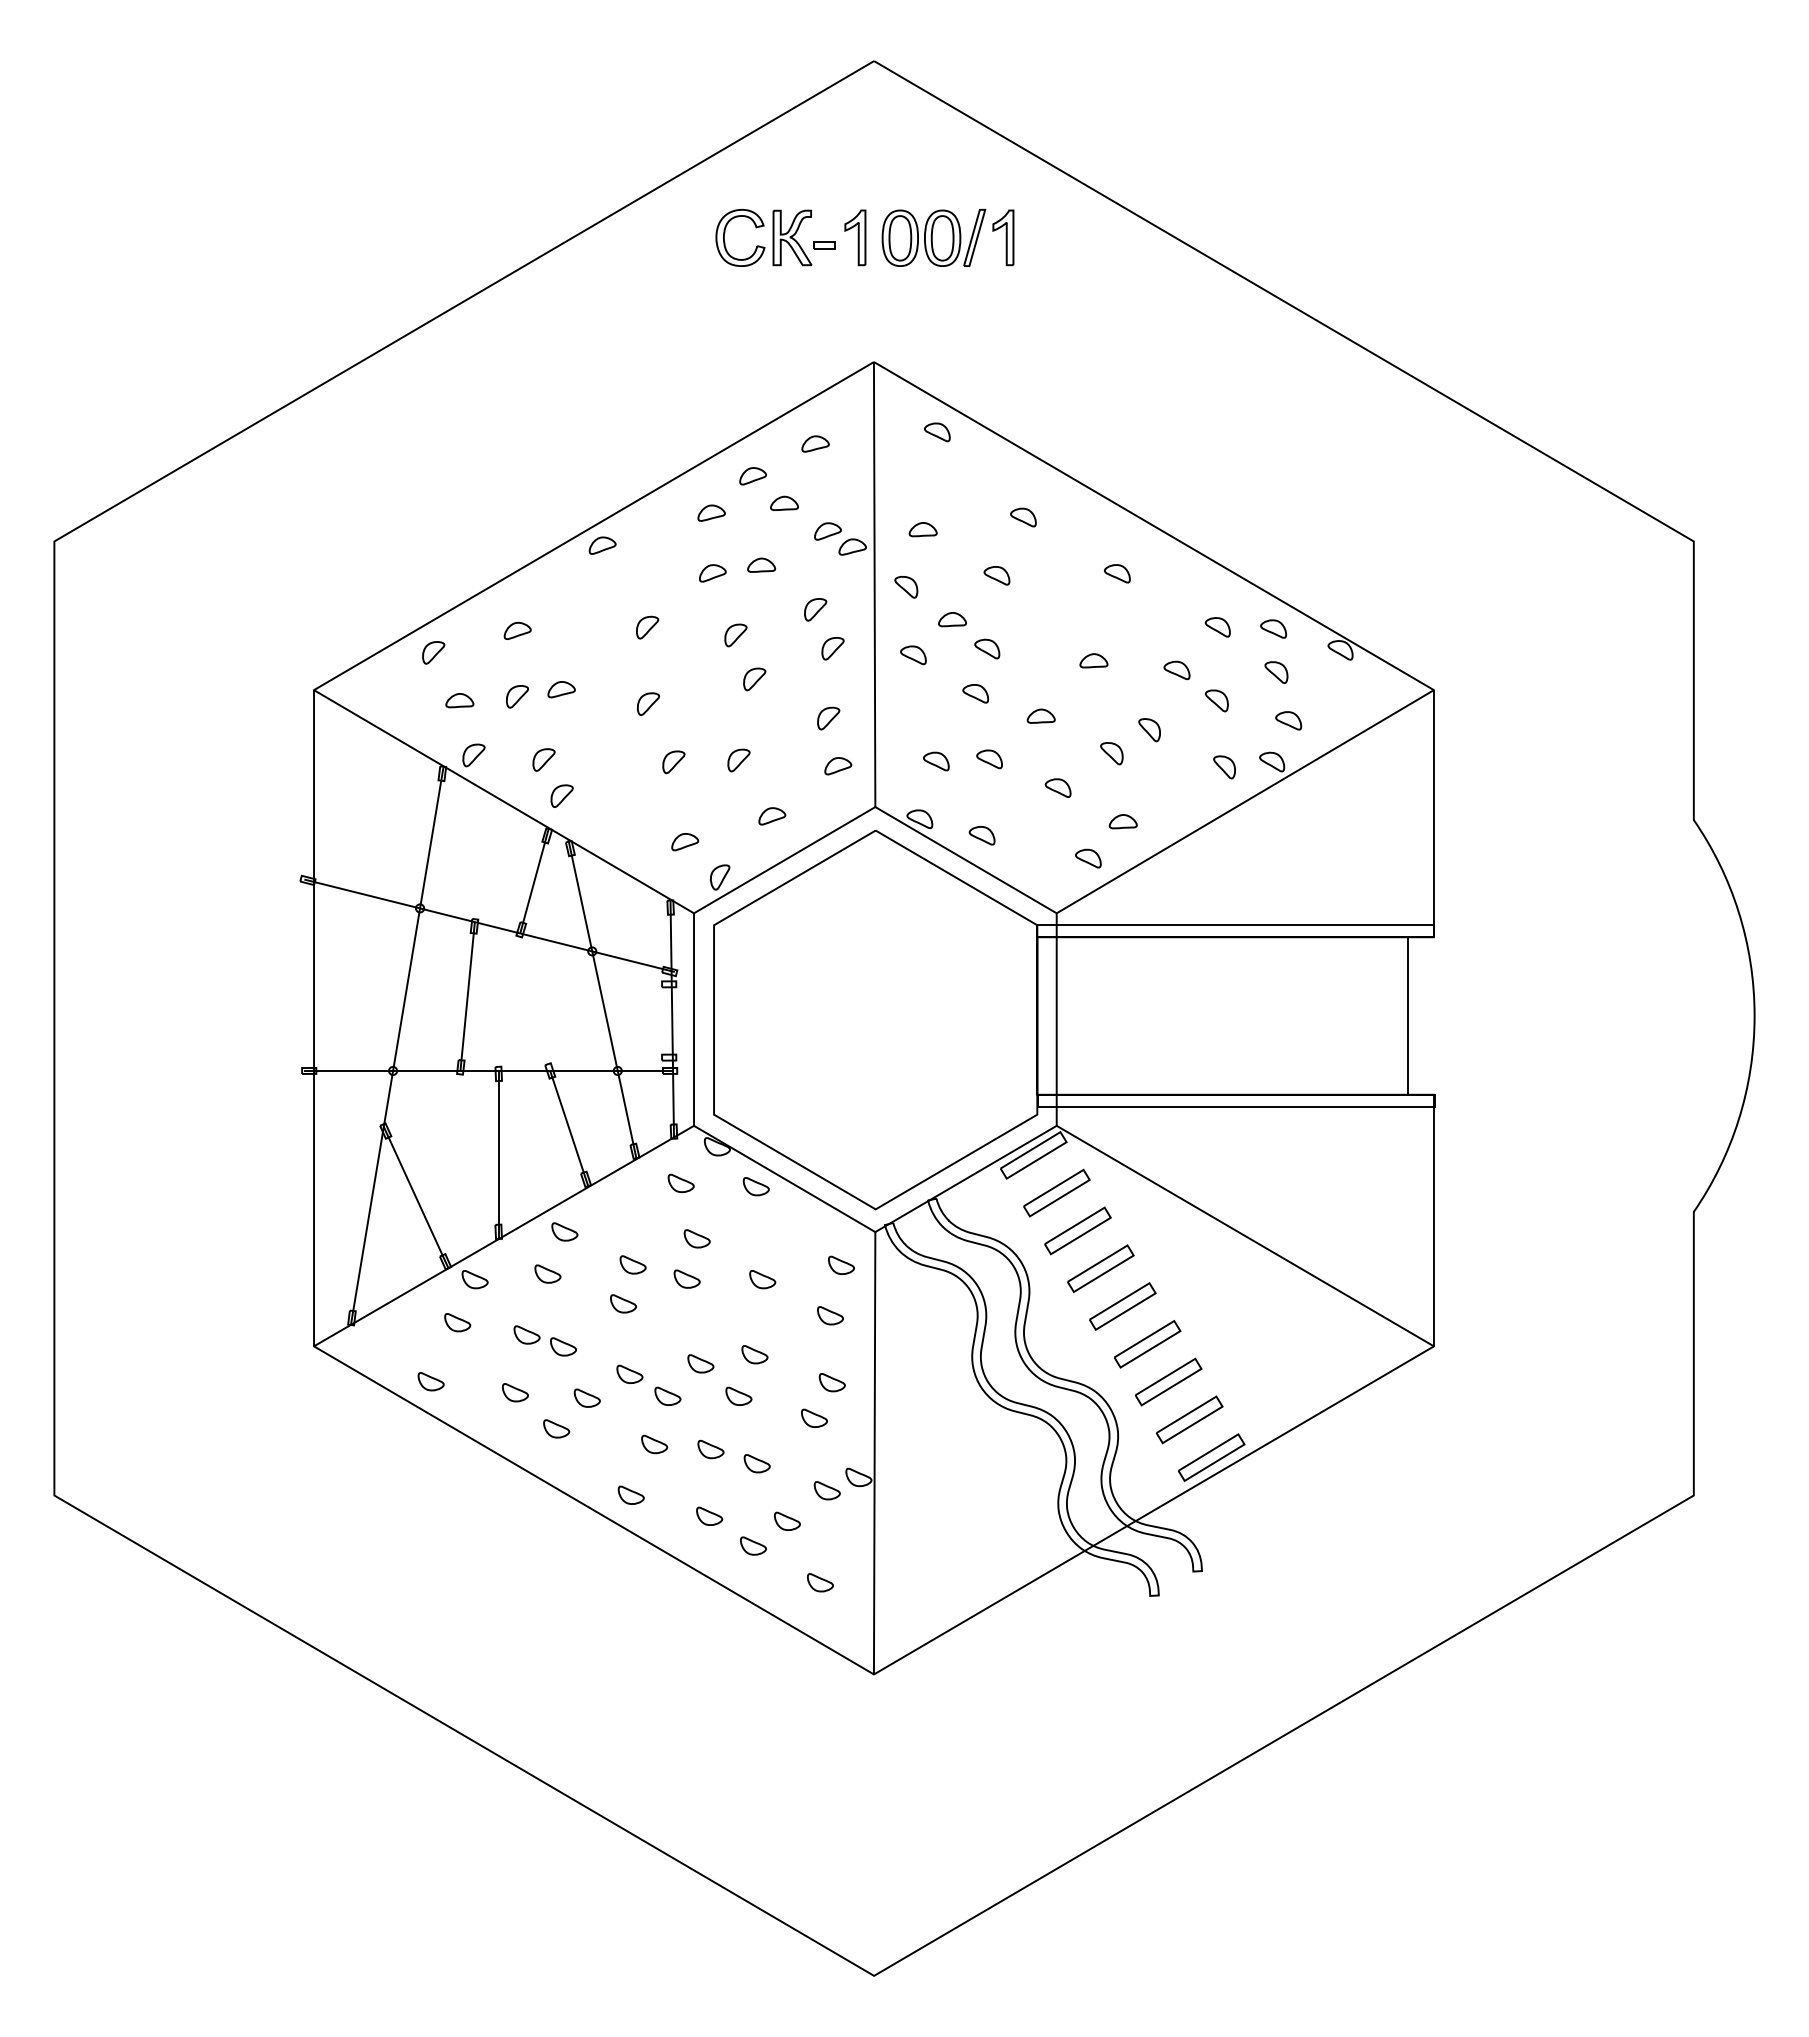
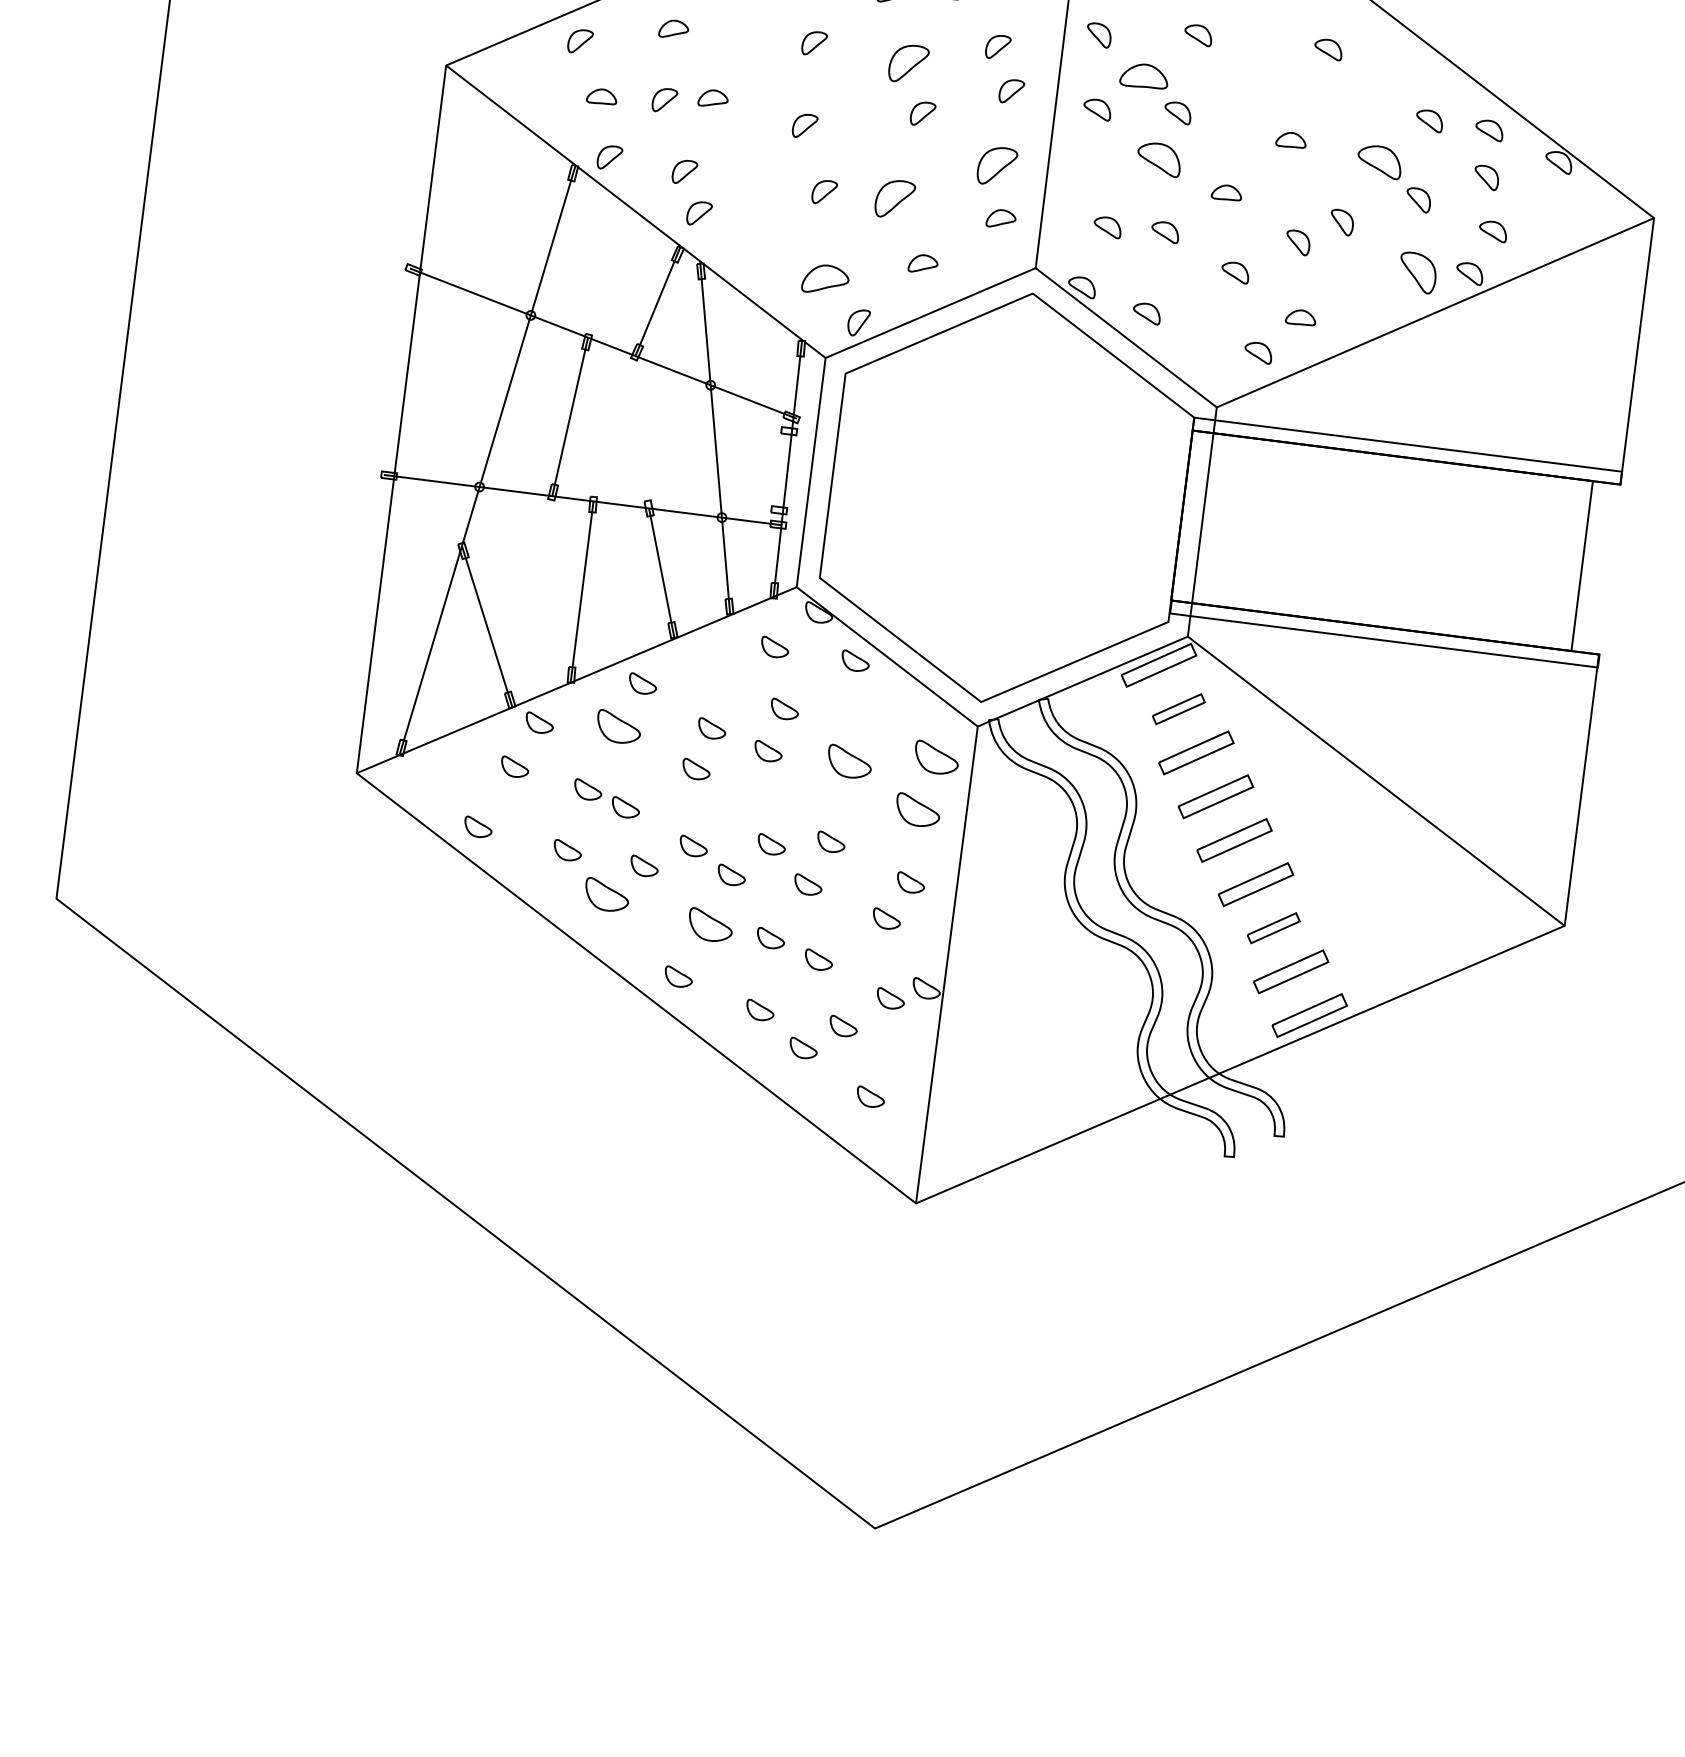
part: (952, 619) -> (1144, 76), size x1.6
part: (735, 635) -> (908, 64), size x1.6
part: (1176, 670) -> (1379, 161), size x1.6
part: (975, 693) -> (1159, 159), size x1.6
part: (828, 718) -> (997, 166), size x1.6
part: (738, 760) -> (894, 199), size x1.6
part: (1224, 767) -> (1417, 273), size x1.6
part: (685, 842) -> (826, 280), size x1.6
part: (1056, 1192) -> (1178, 708), size x0.7
part: (841, 1264) -> (936, 756), size x1.6
part: (547, 1273) -> (618, 726), size x1.6
part: (762, 1279) -> (849, 762), size x1.6
part: (830, 1315) -> (918, 810), size x1.6
part: (1168, 1381) -> (1273, 927), size x0.7
part: (556, 1428) -> (607, 894), size x1.6
part: (654, 1444) -> (710, 925), size x1.6

